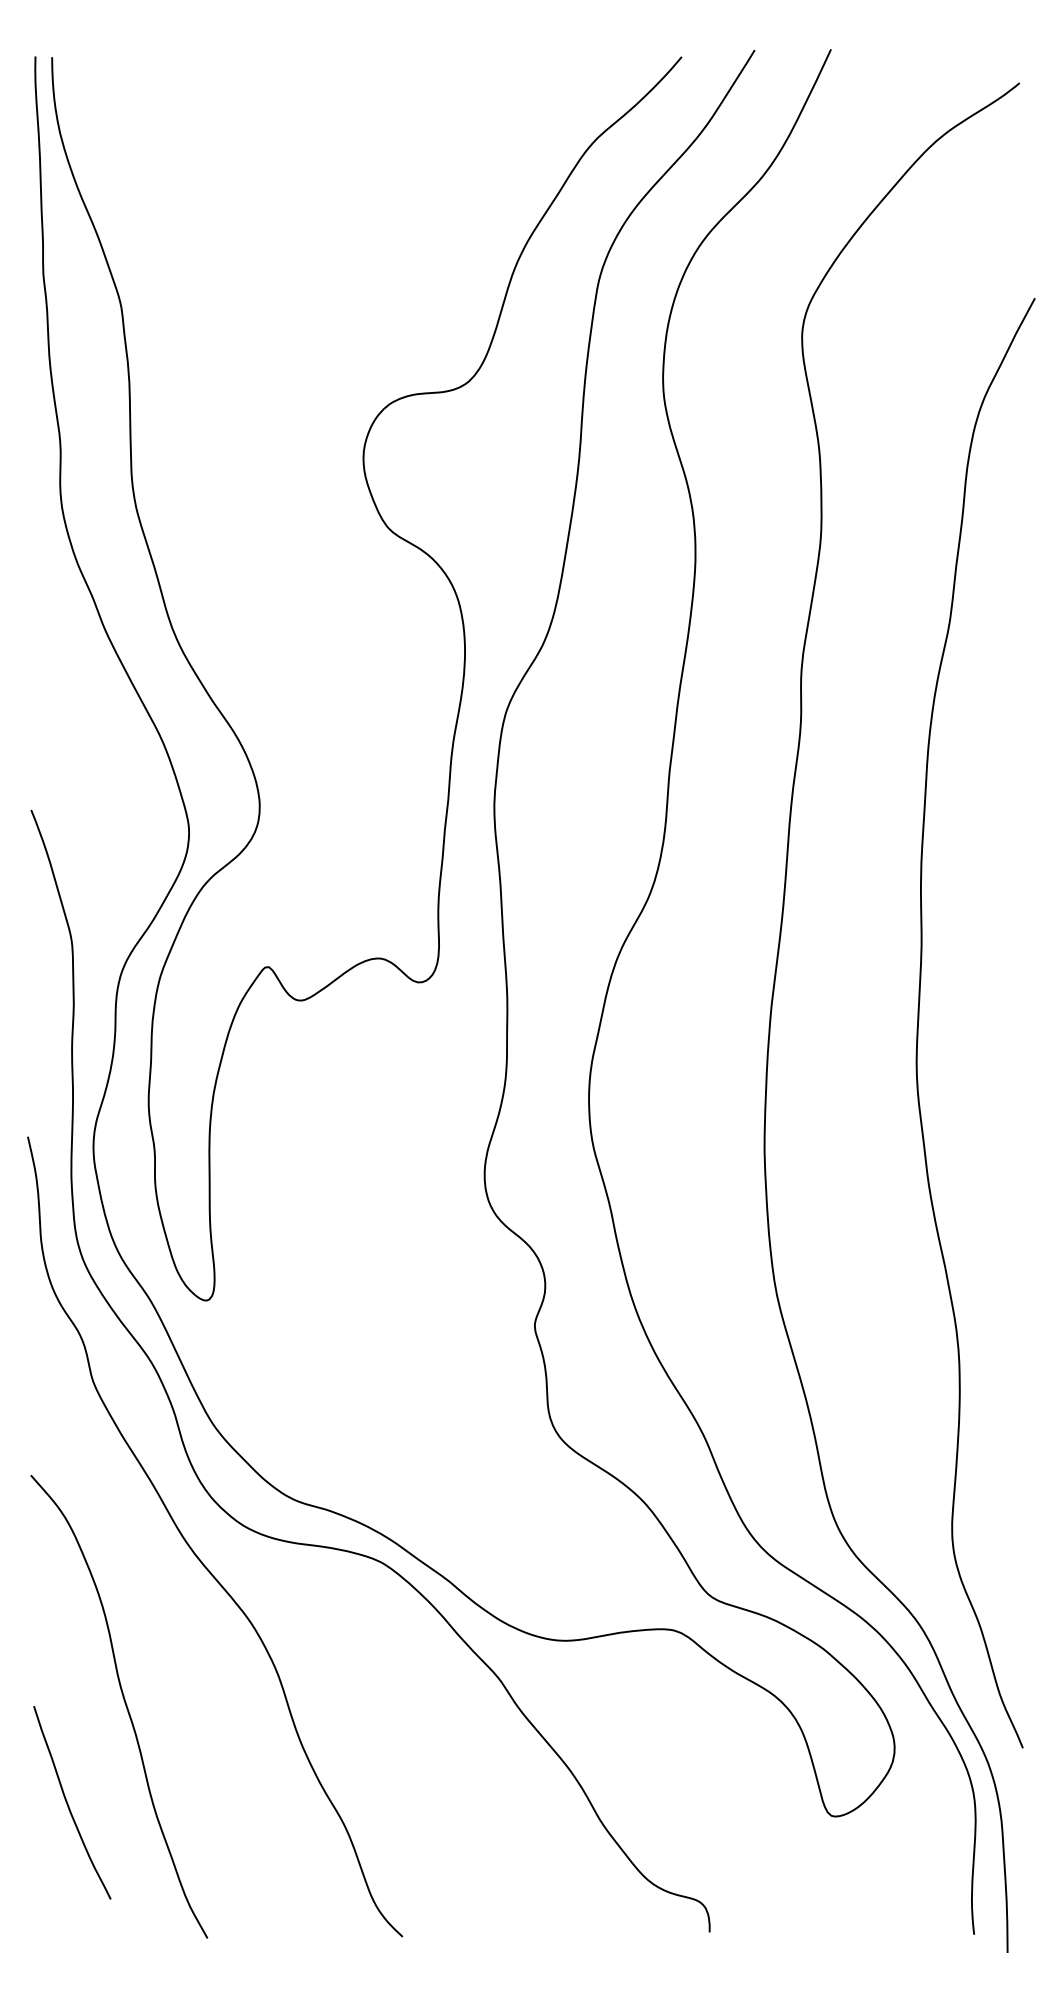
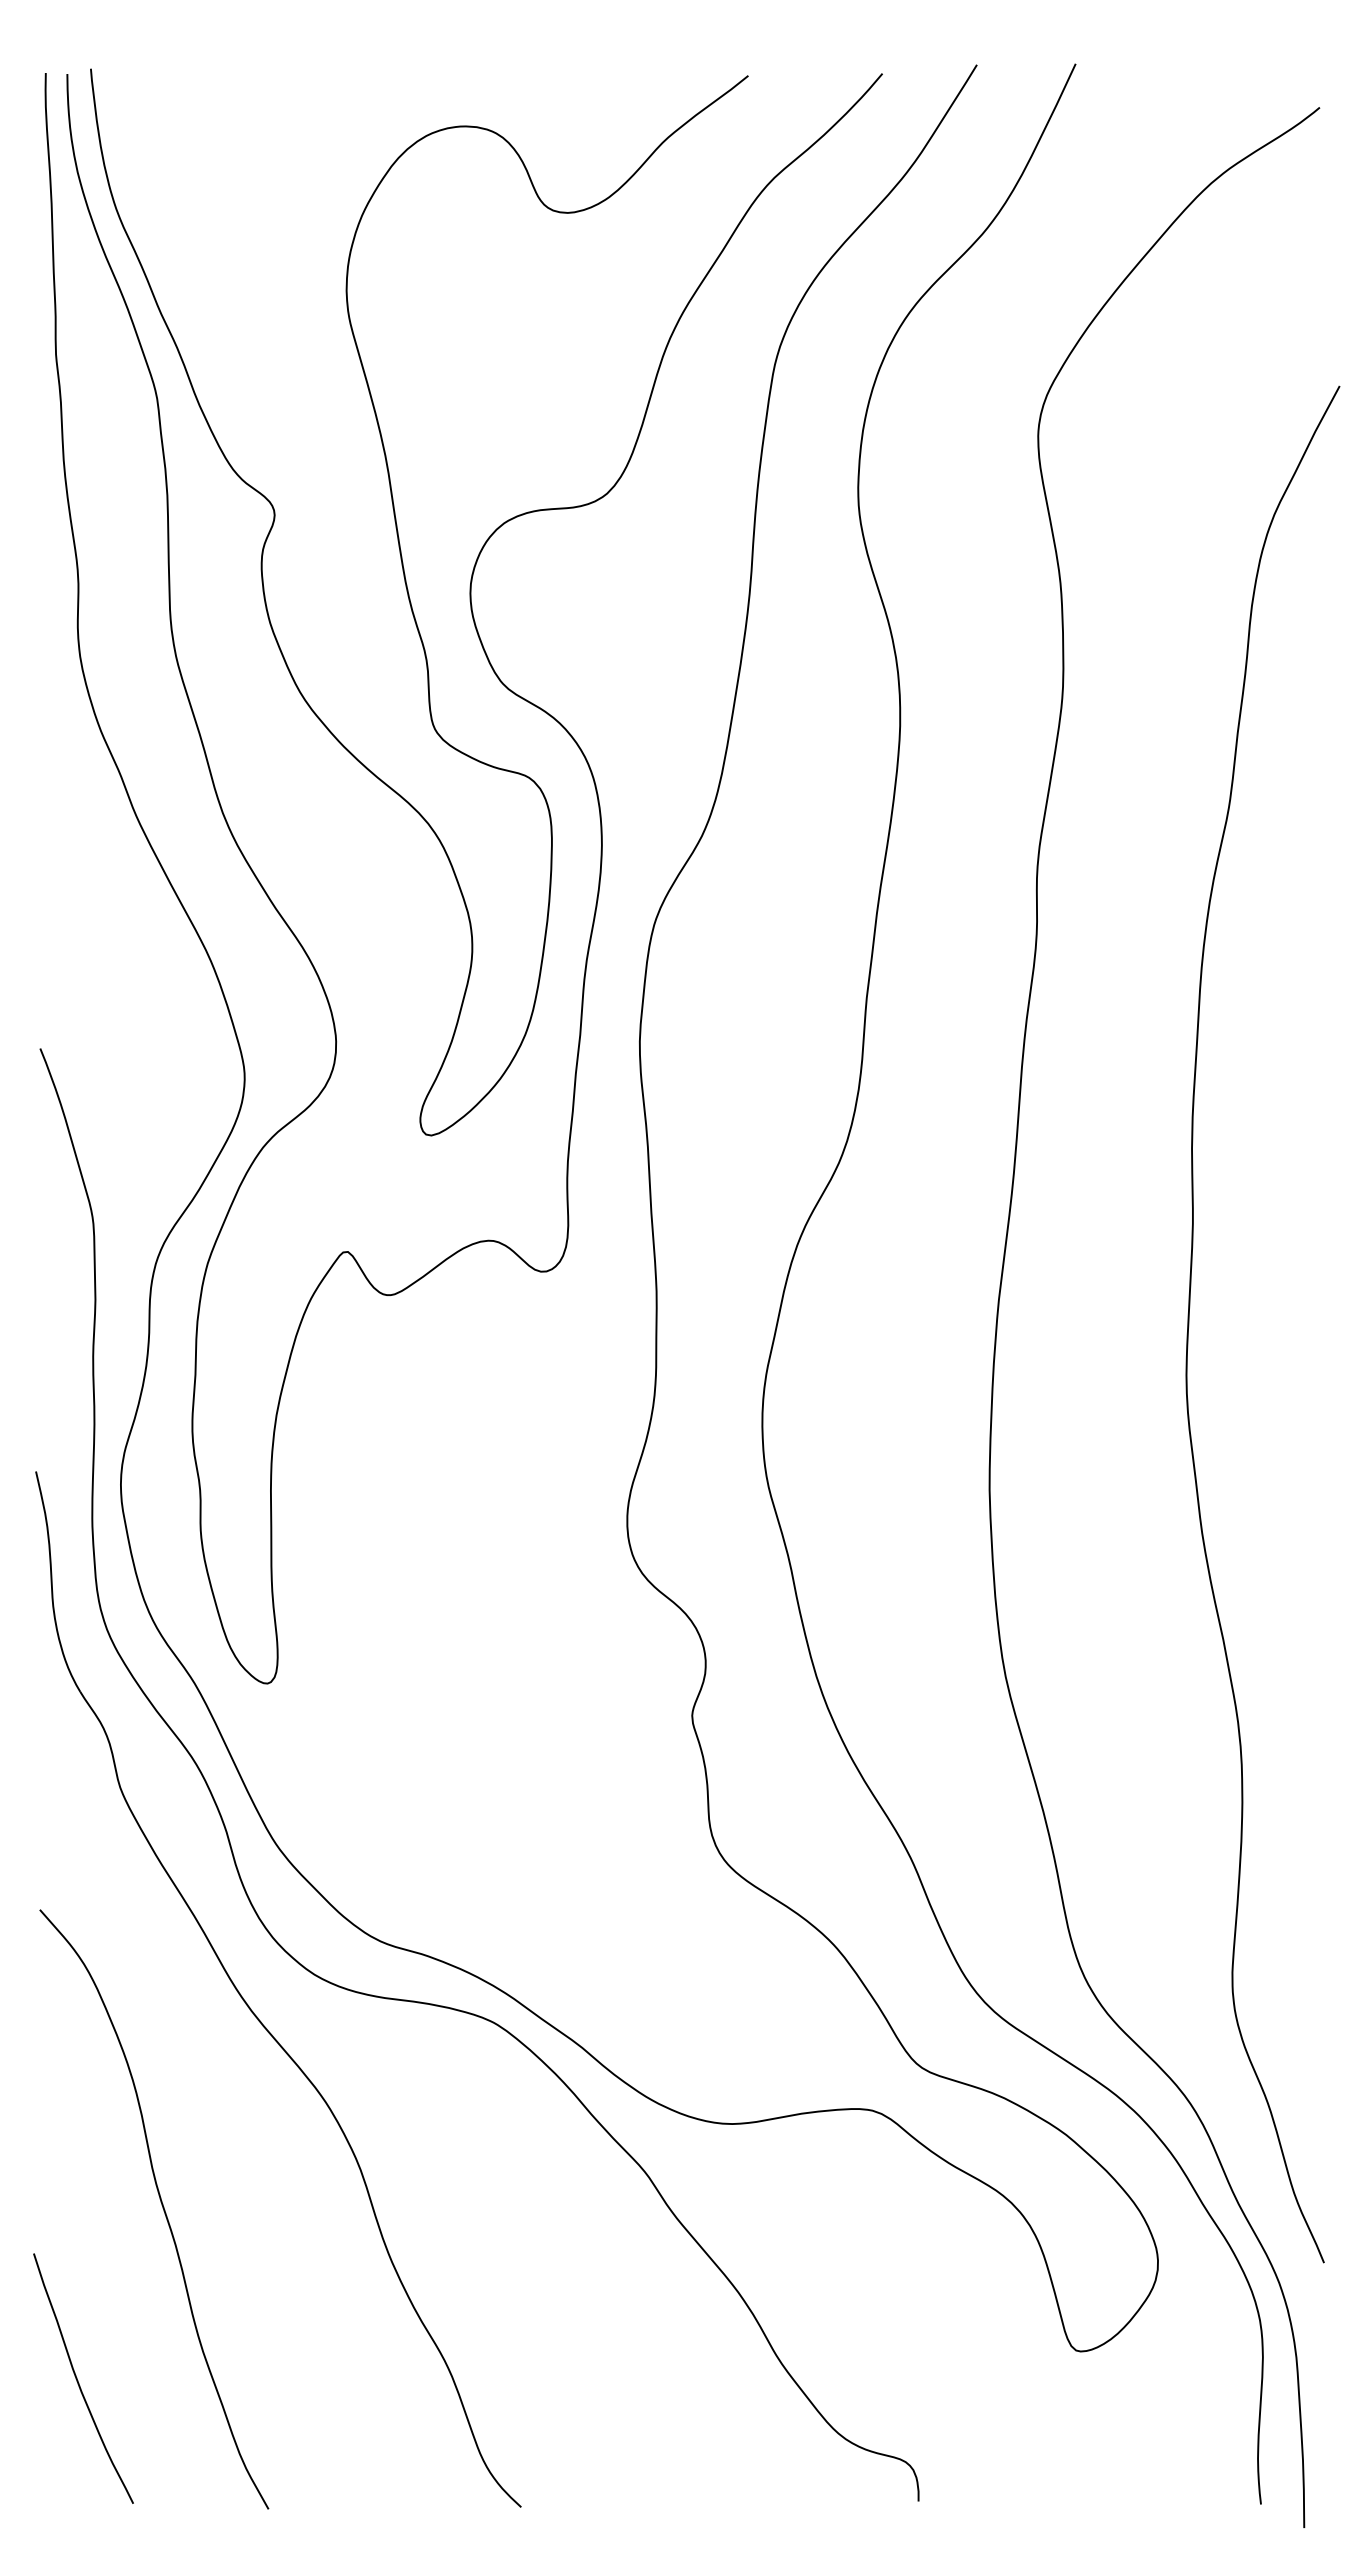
curve: (317, 465) -> (411, 602), added
curve: (68, 1804) -> (78, 2380), moved

